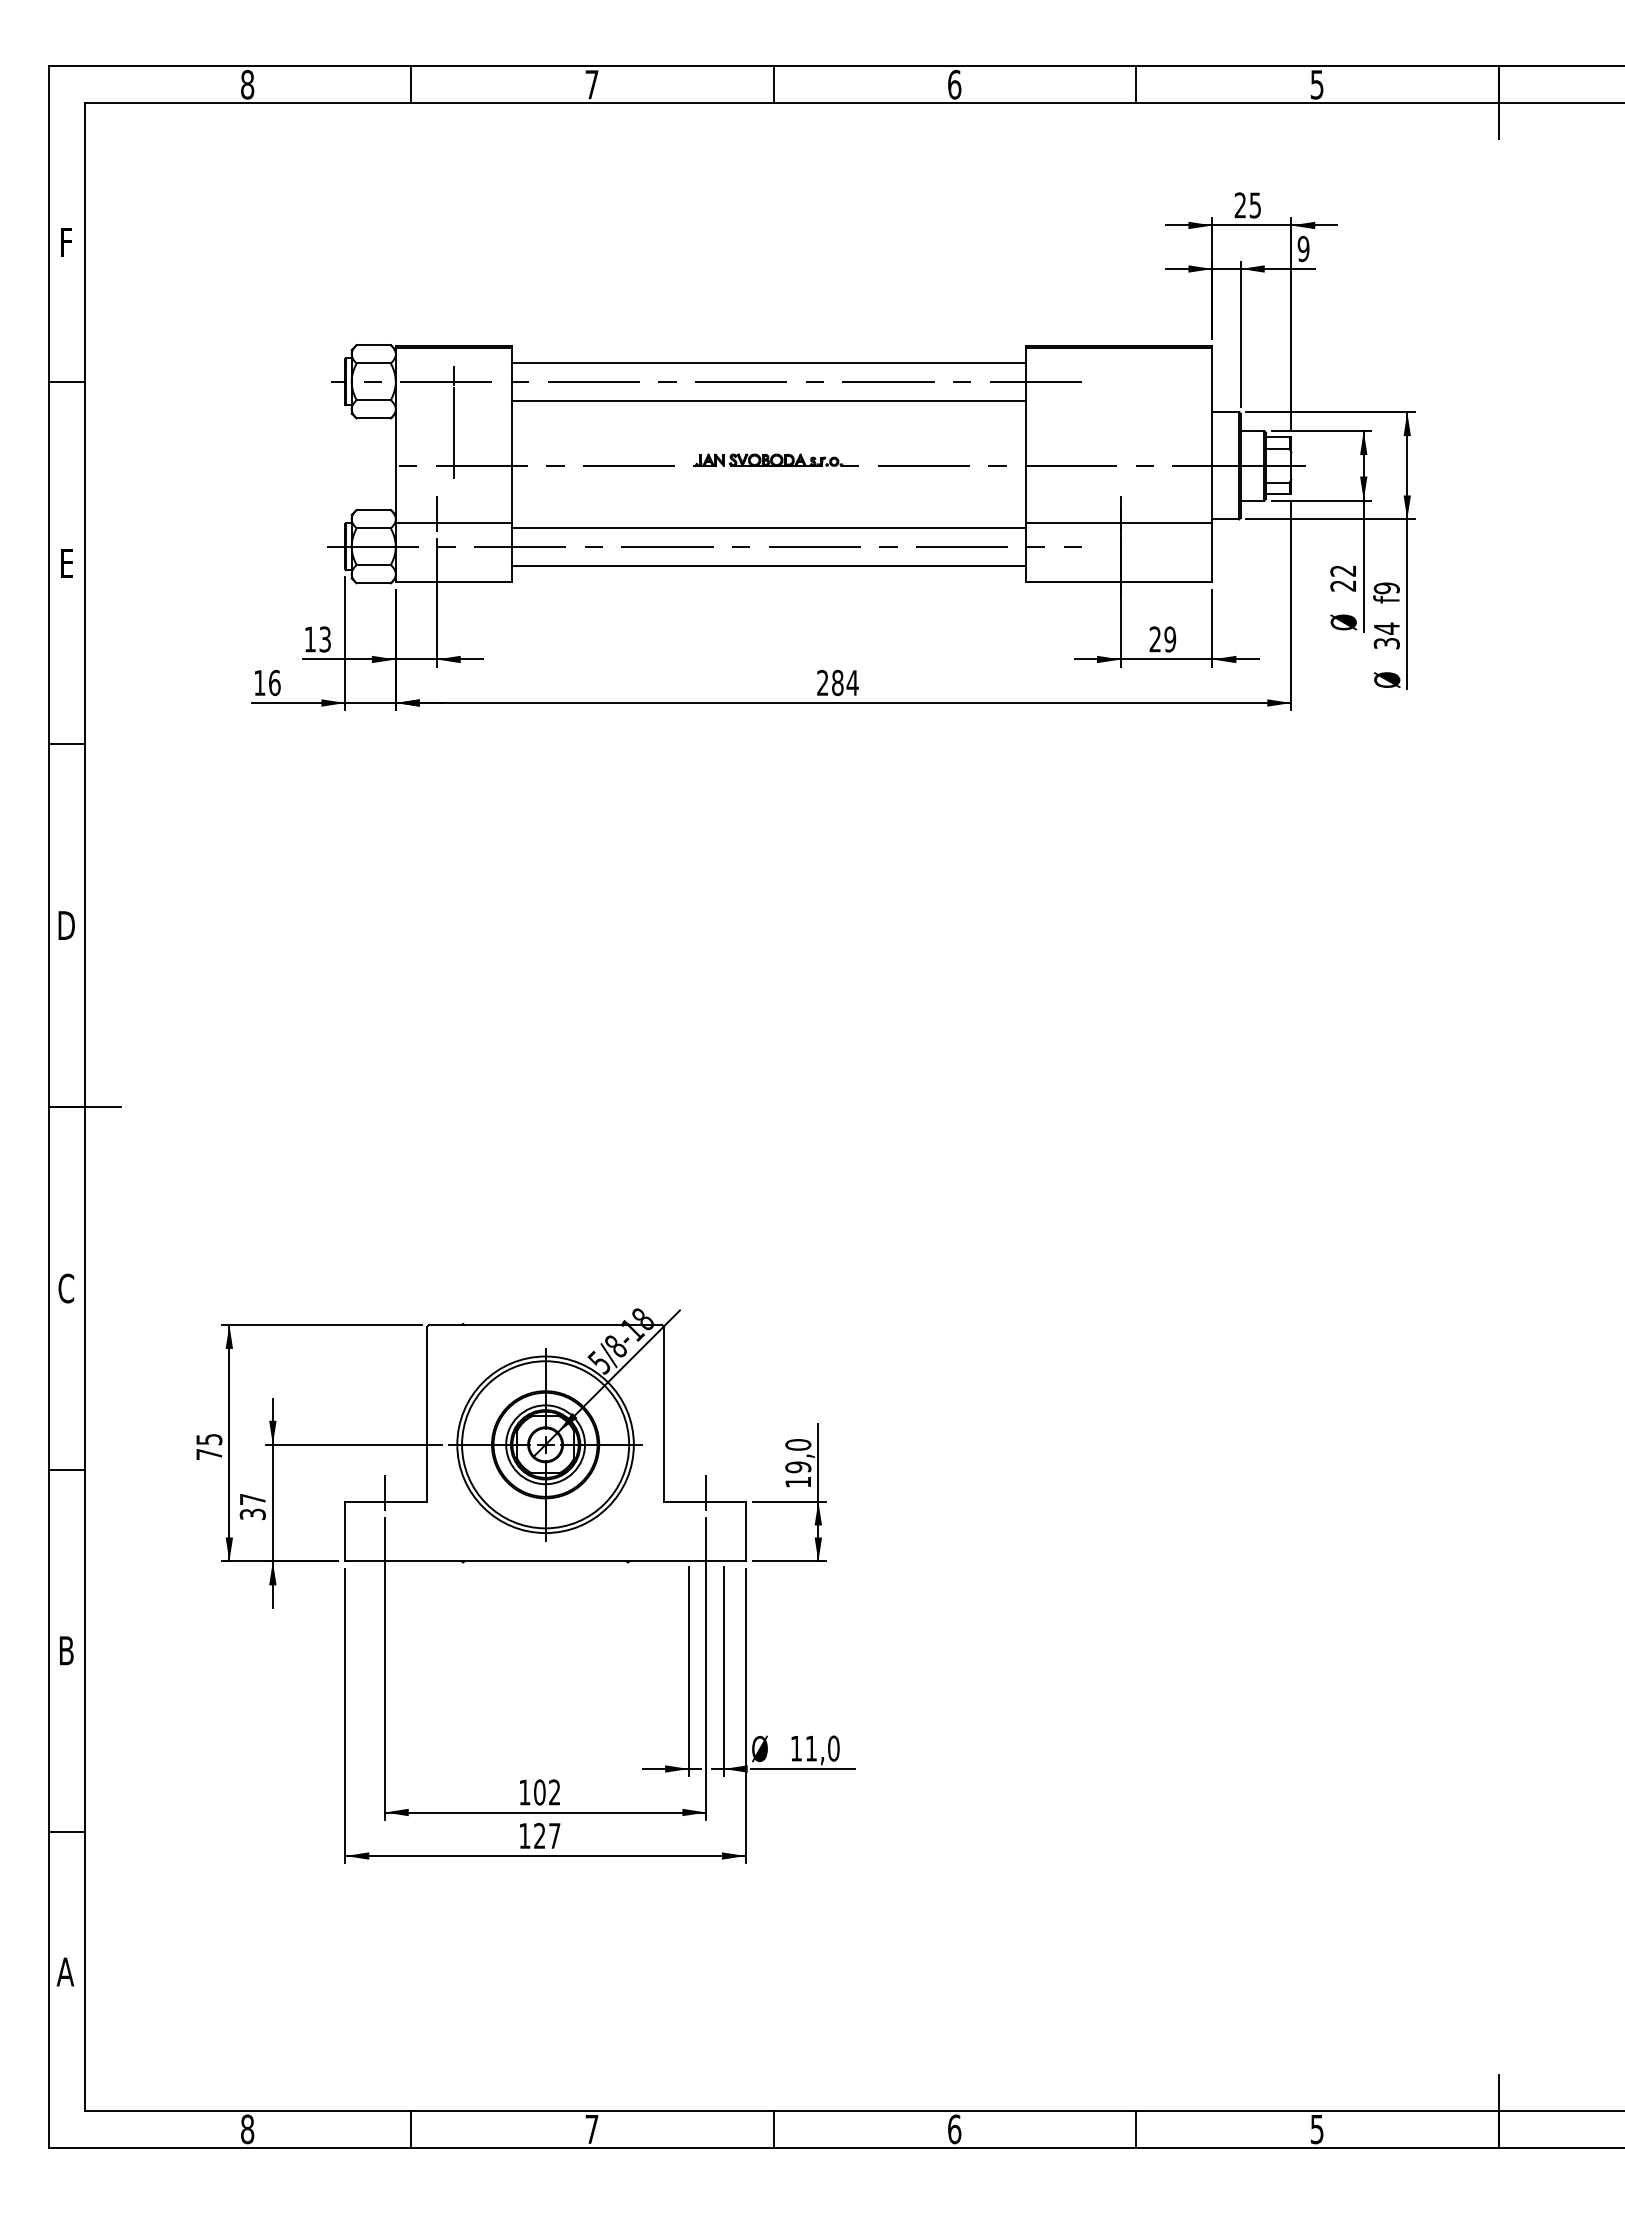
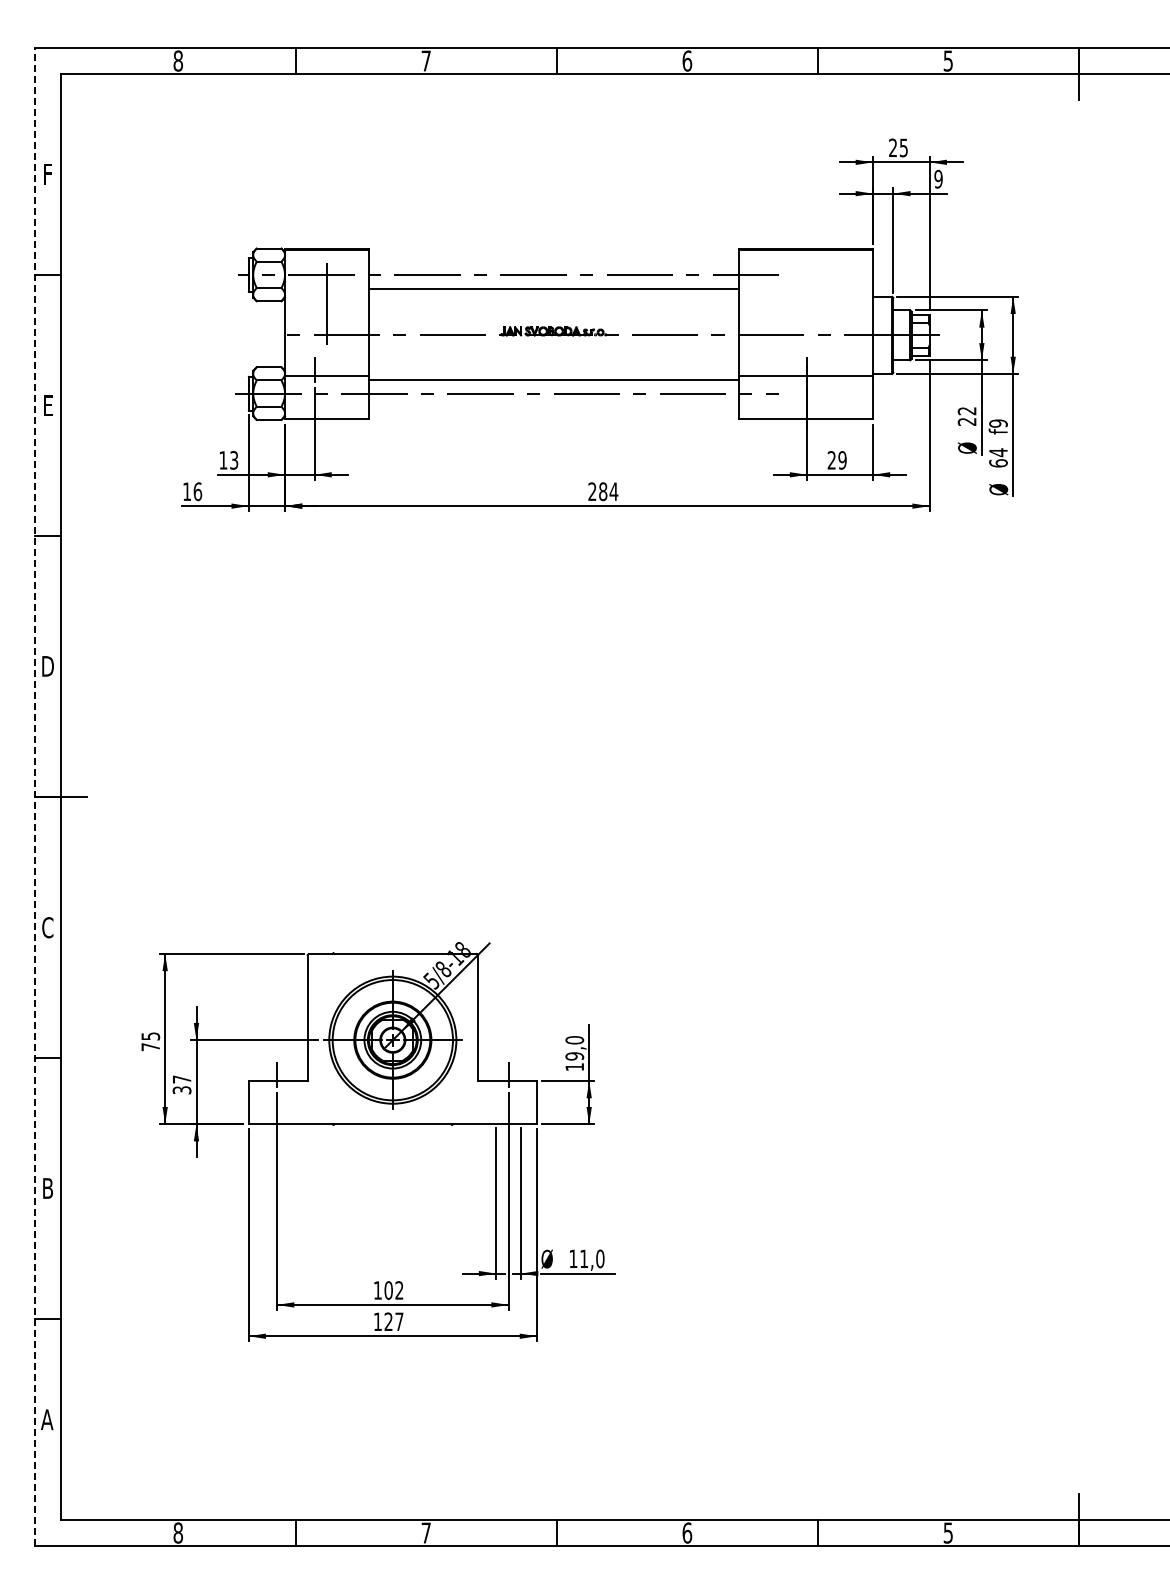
line: (770, 363) -> (554, 261), removed
line: (770, 565) -> (554, 407), removed
text: (1386, 643) -> (998, 463), 34 -> 64
line: (47, 1106) -> (34, 796), solid -> dashed

